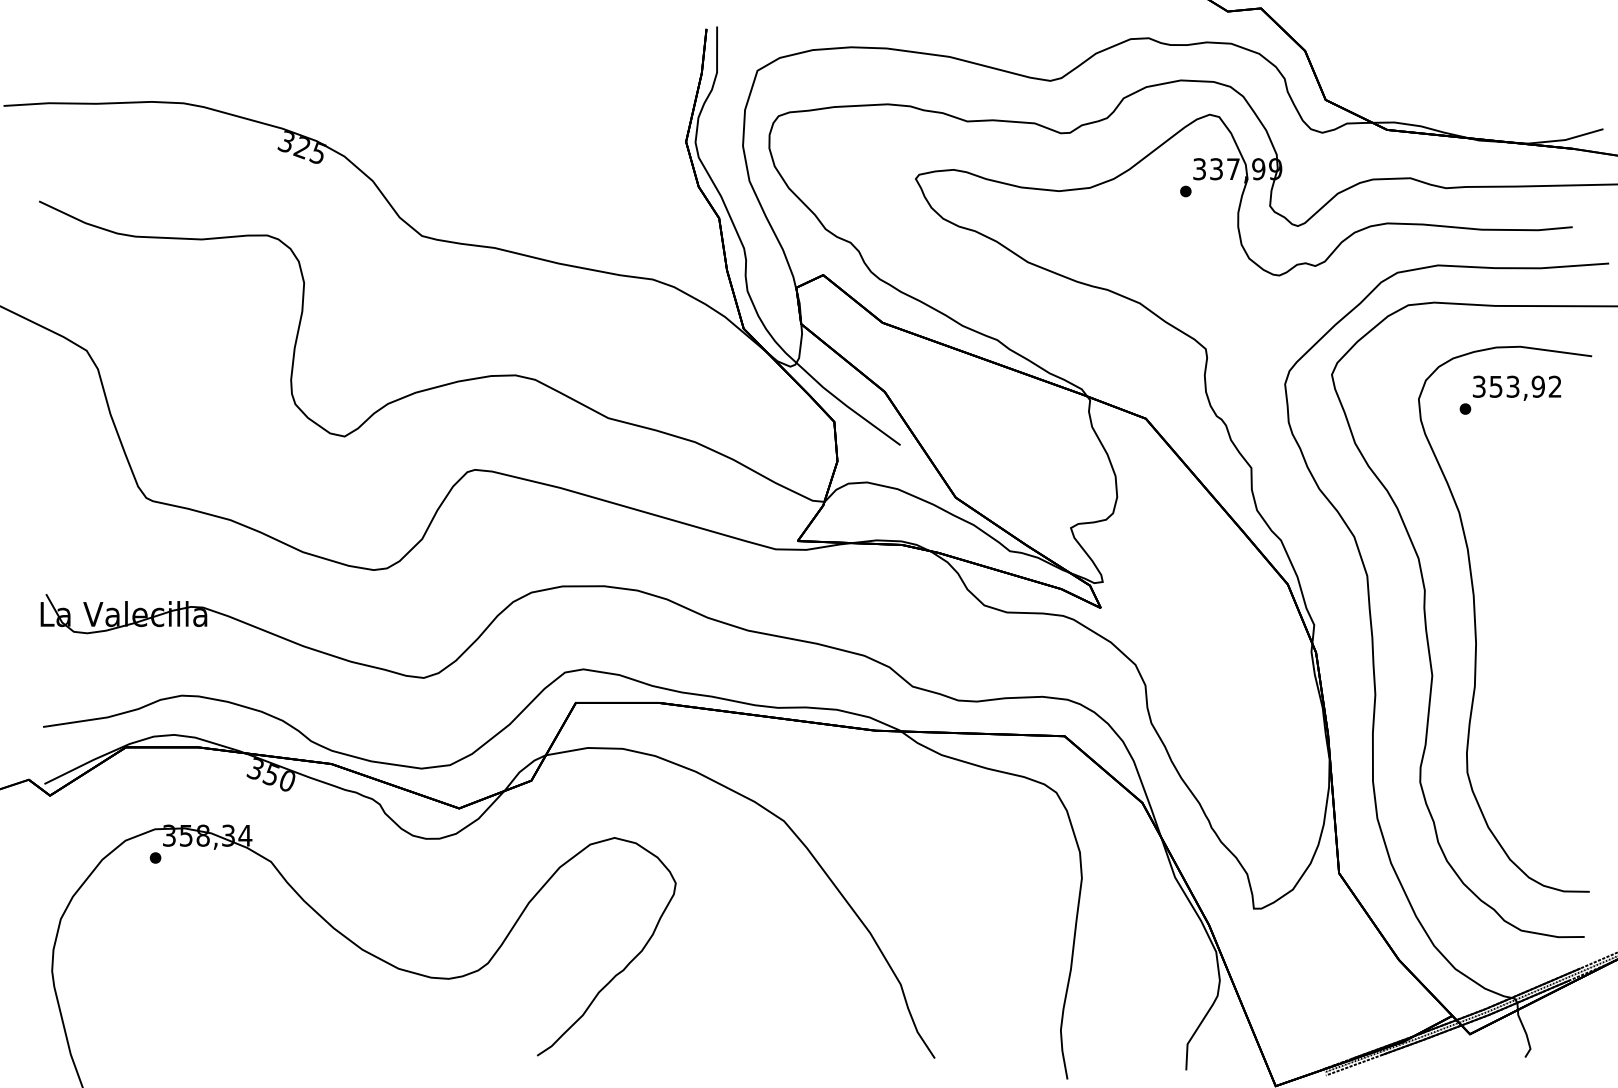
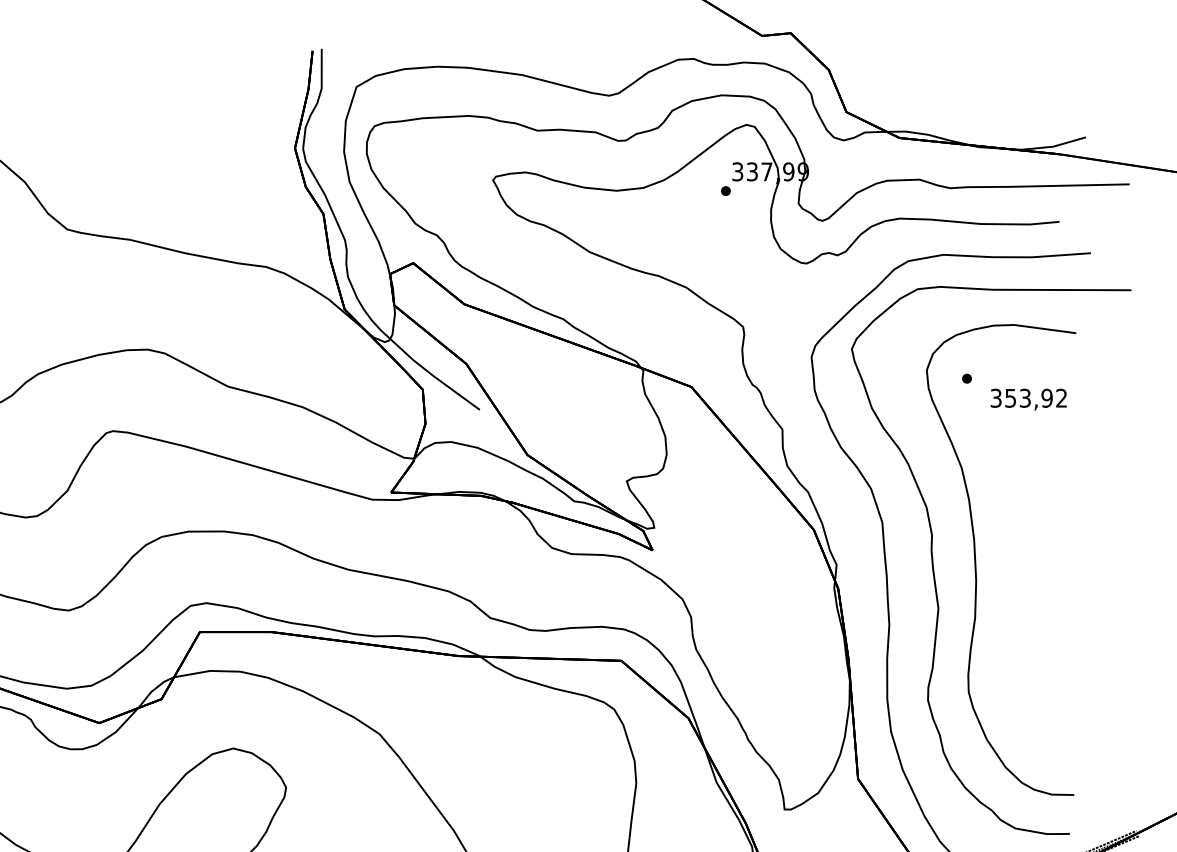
text: (1517, 387) -> (1029, 398), moved

